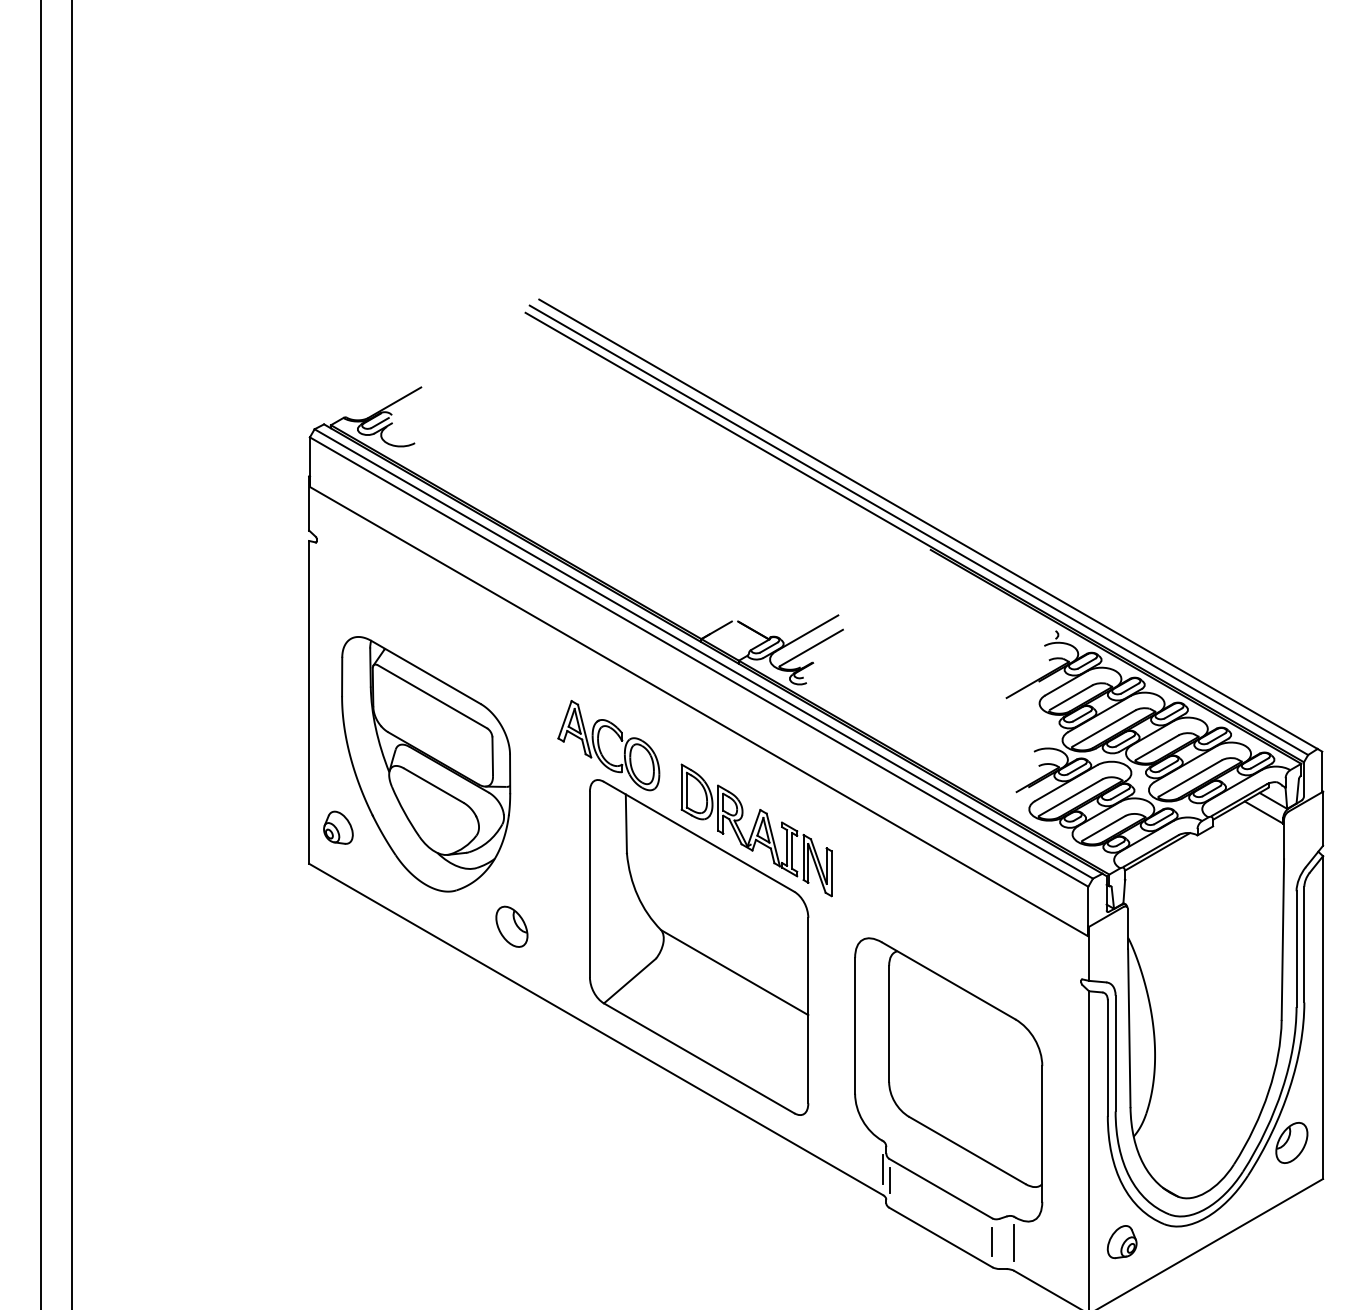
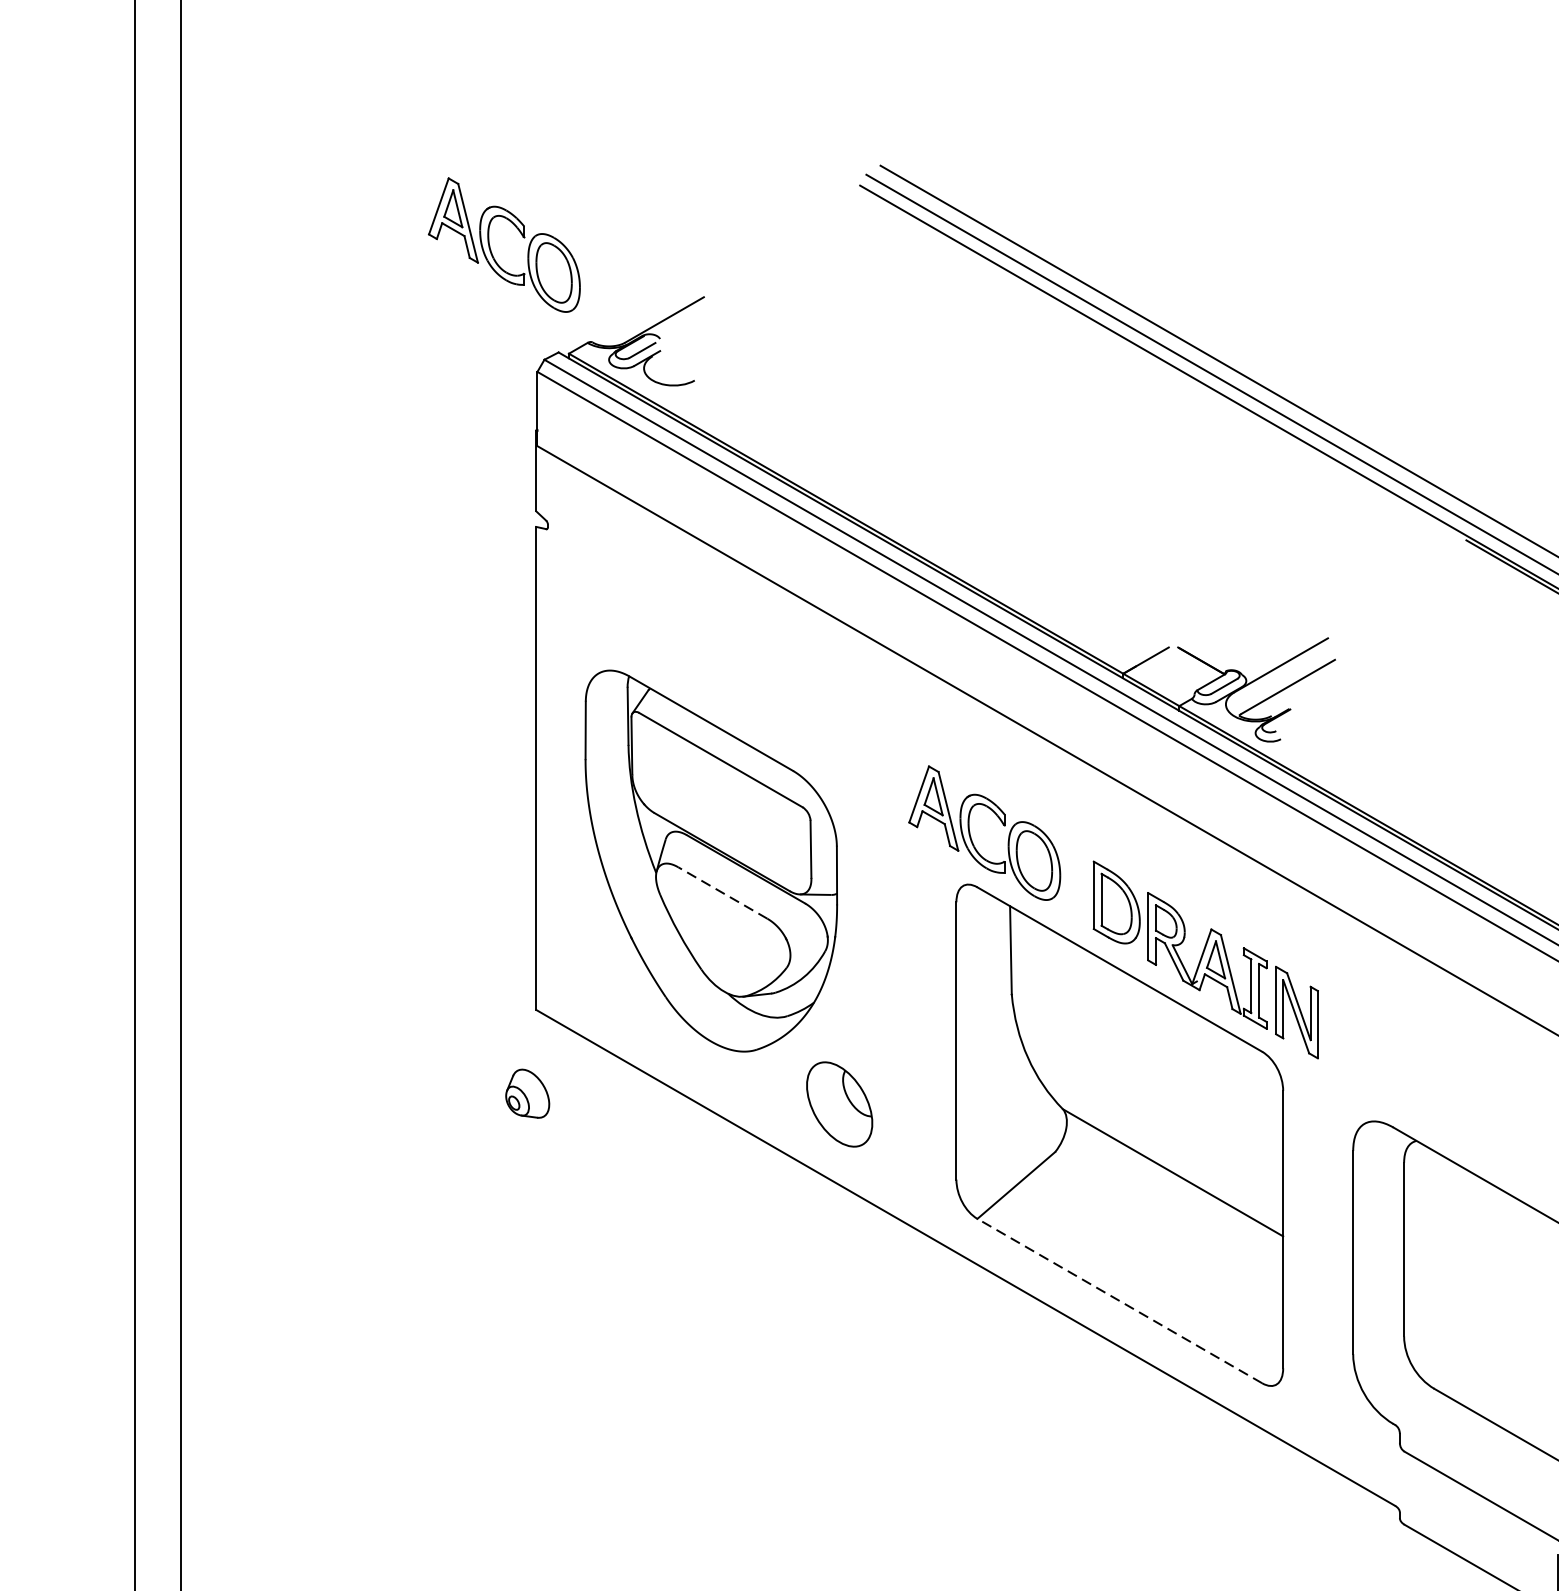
part: (279, 355) -> (491, 249), added
line: (433, 785) -> (722, 892), solid -> dashed
part: (338, 827) -> (527, 1093), moved
part: (511, 926) -> (839, 1103), size x1.4
line: (699, 1058) -> (1120, 1301), solid -> dashed
line: (883, 1169) -> (1395, 1467), removed
line: (889, 1180) -> (1404, 1483), removed

